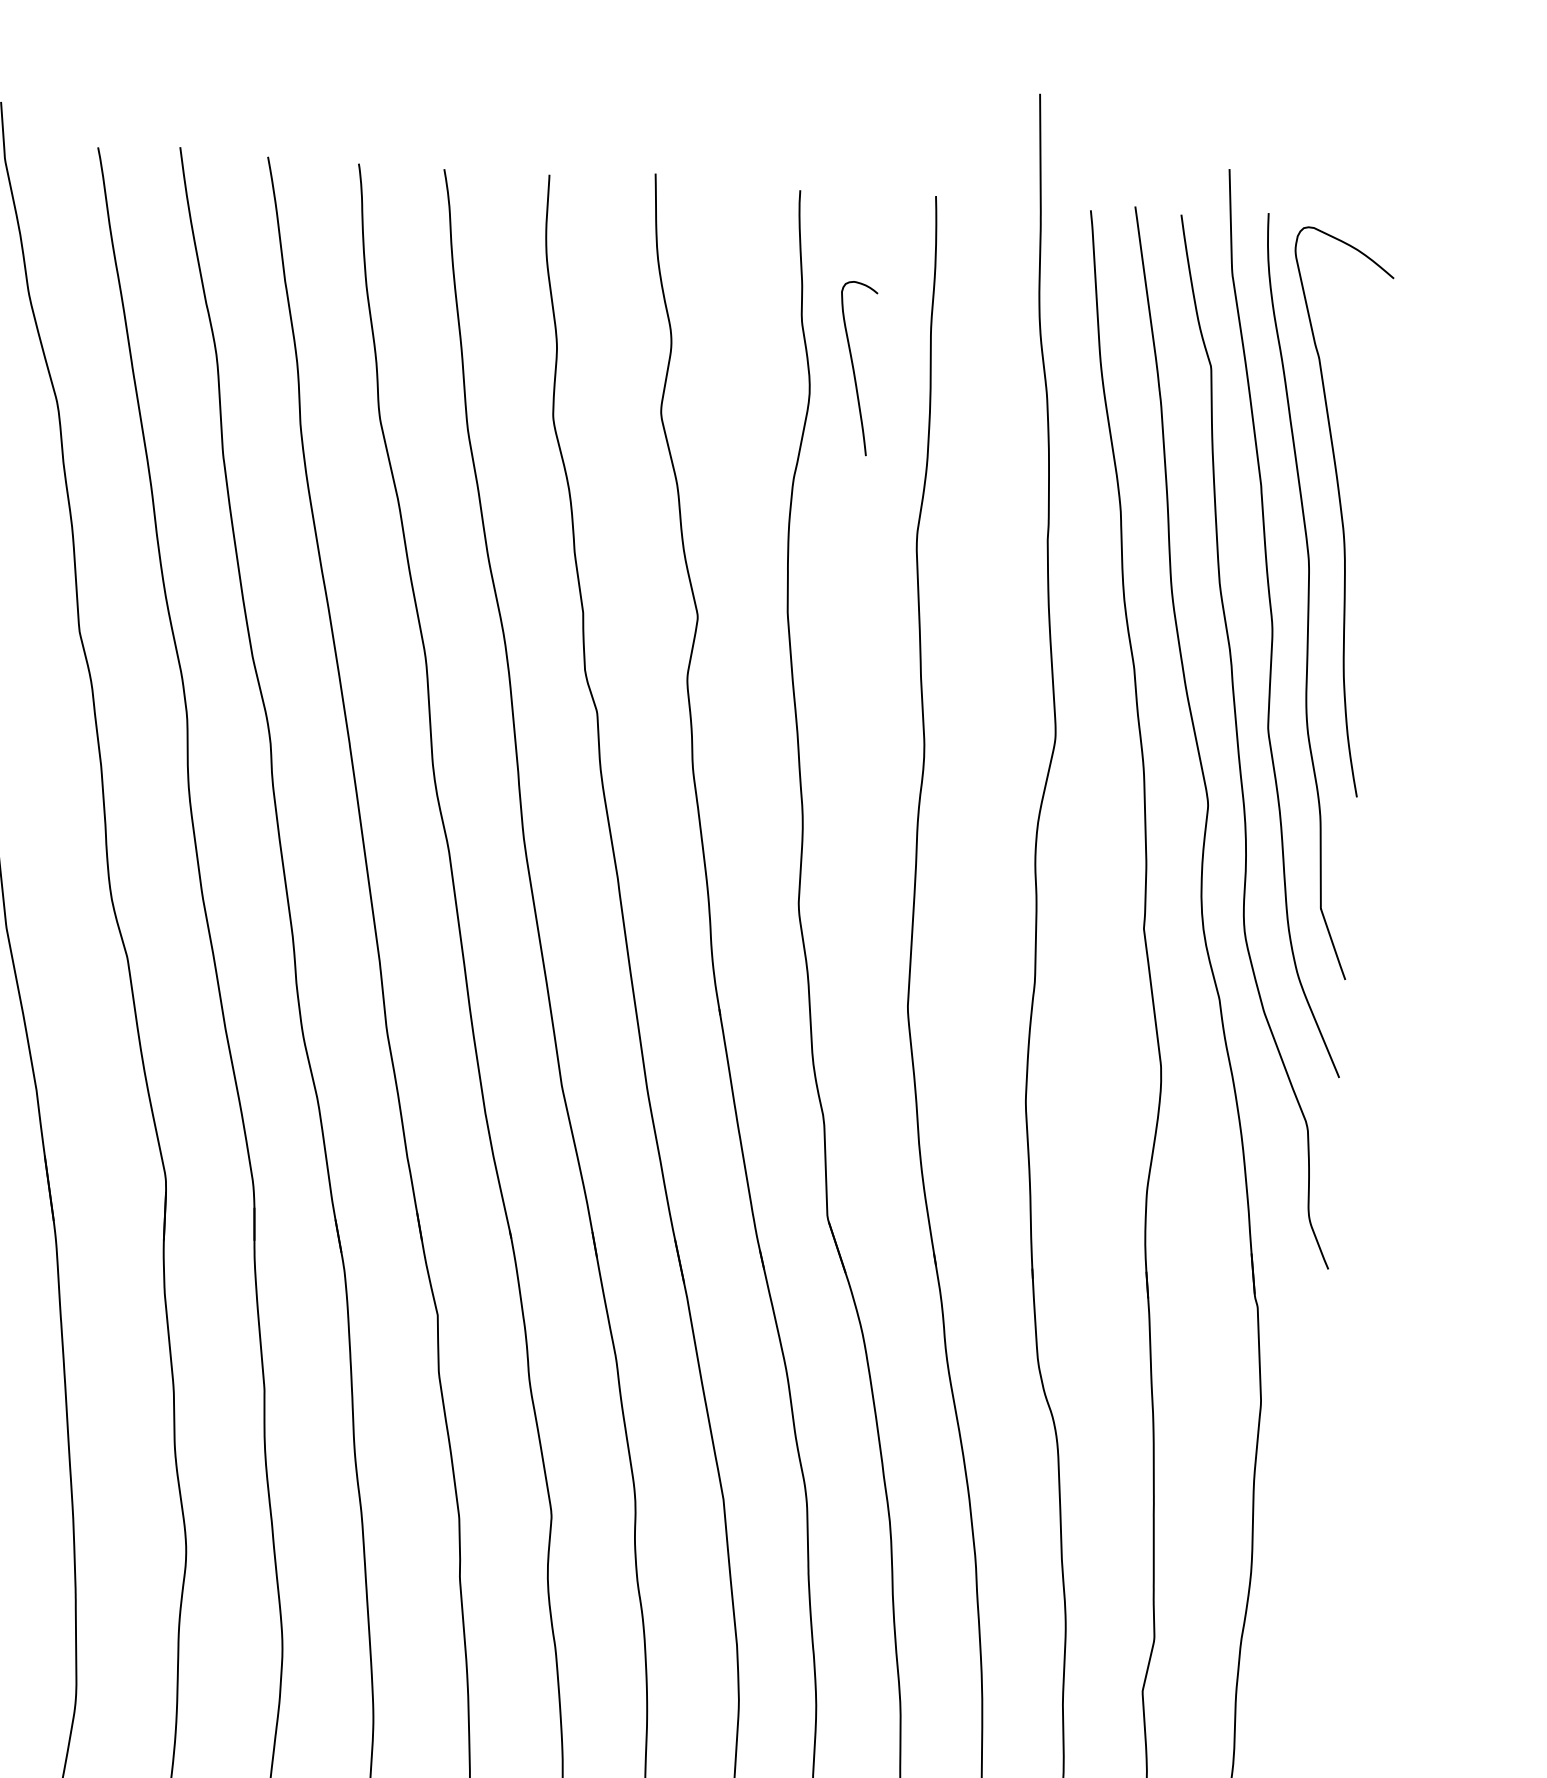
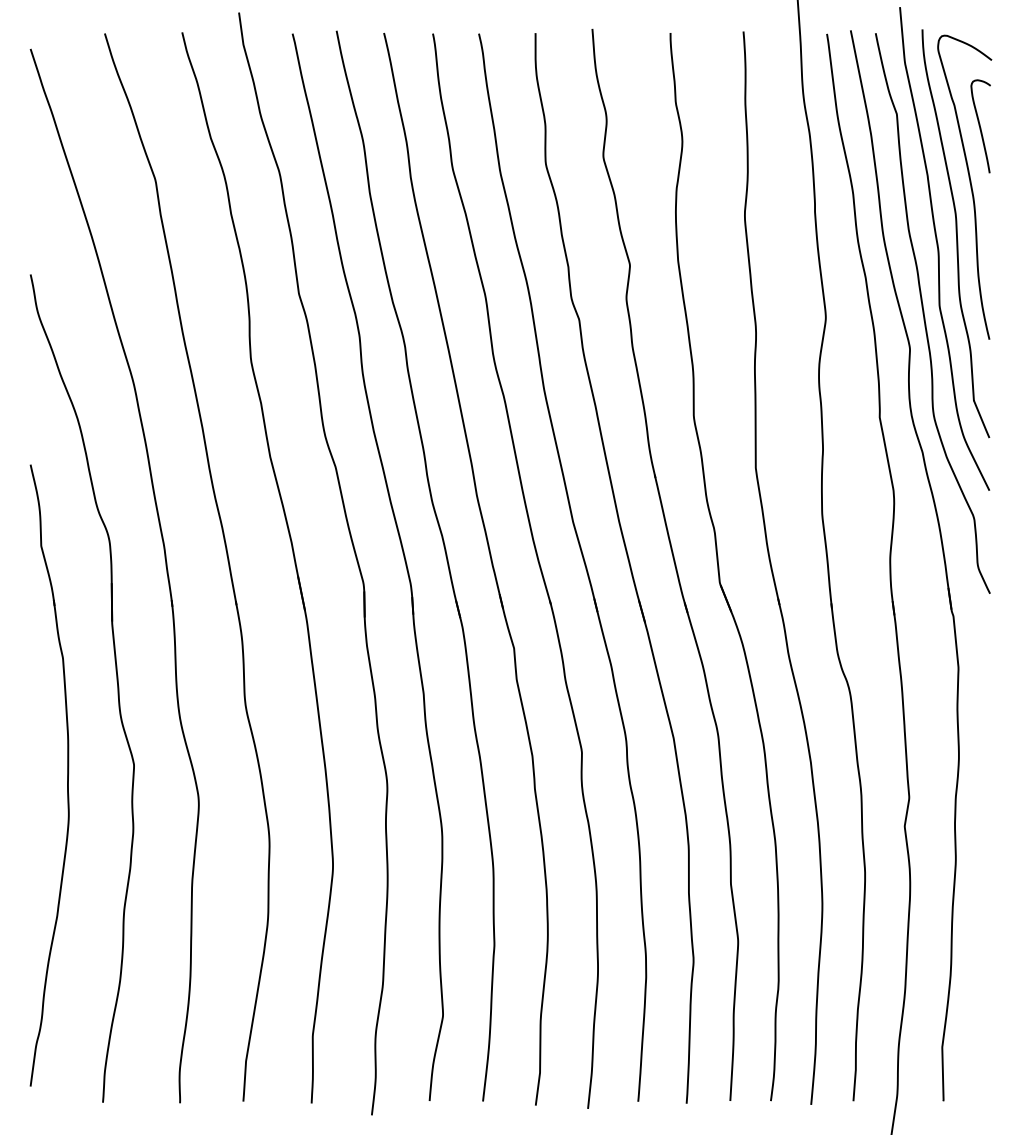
curve: (854, 368) -> (980, 126), moved

